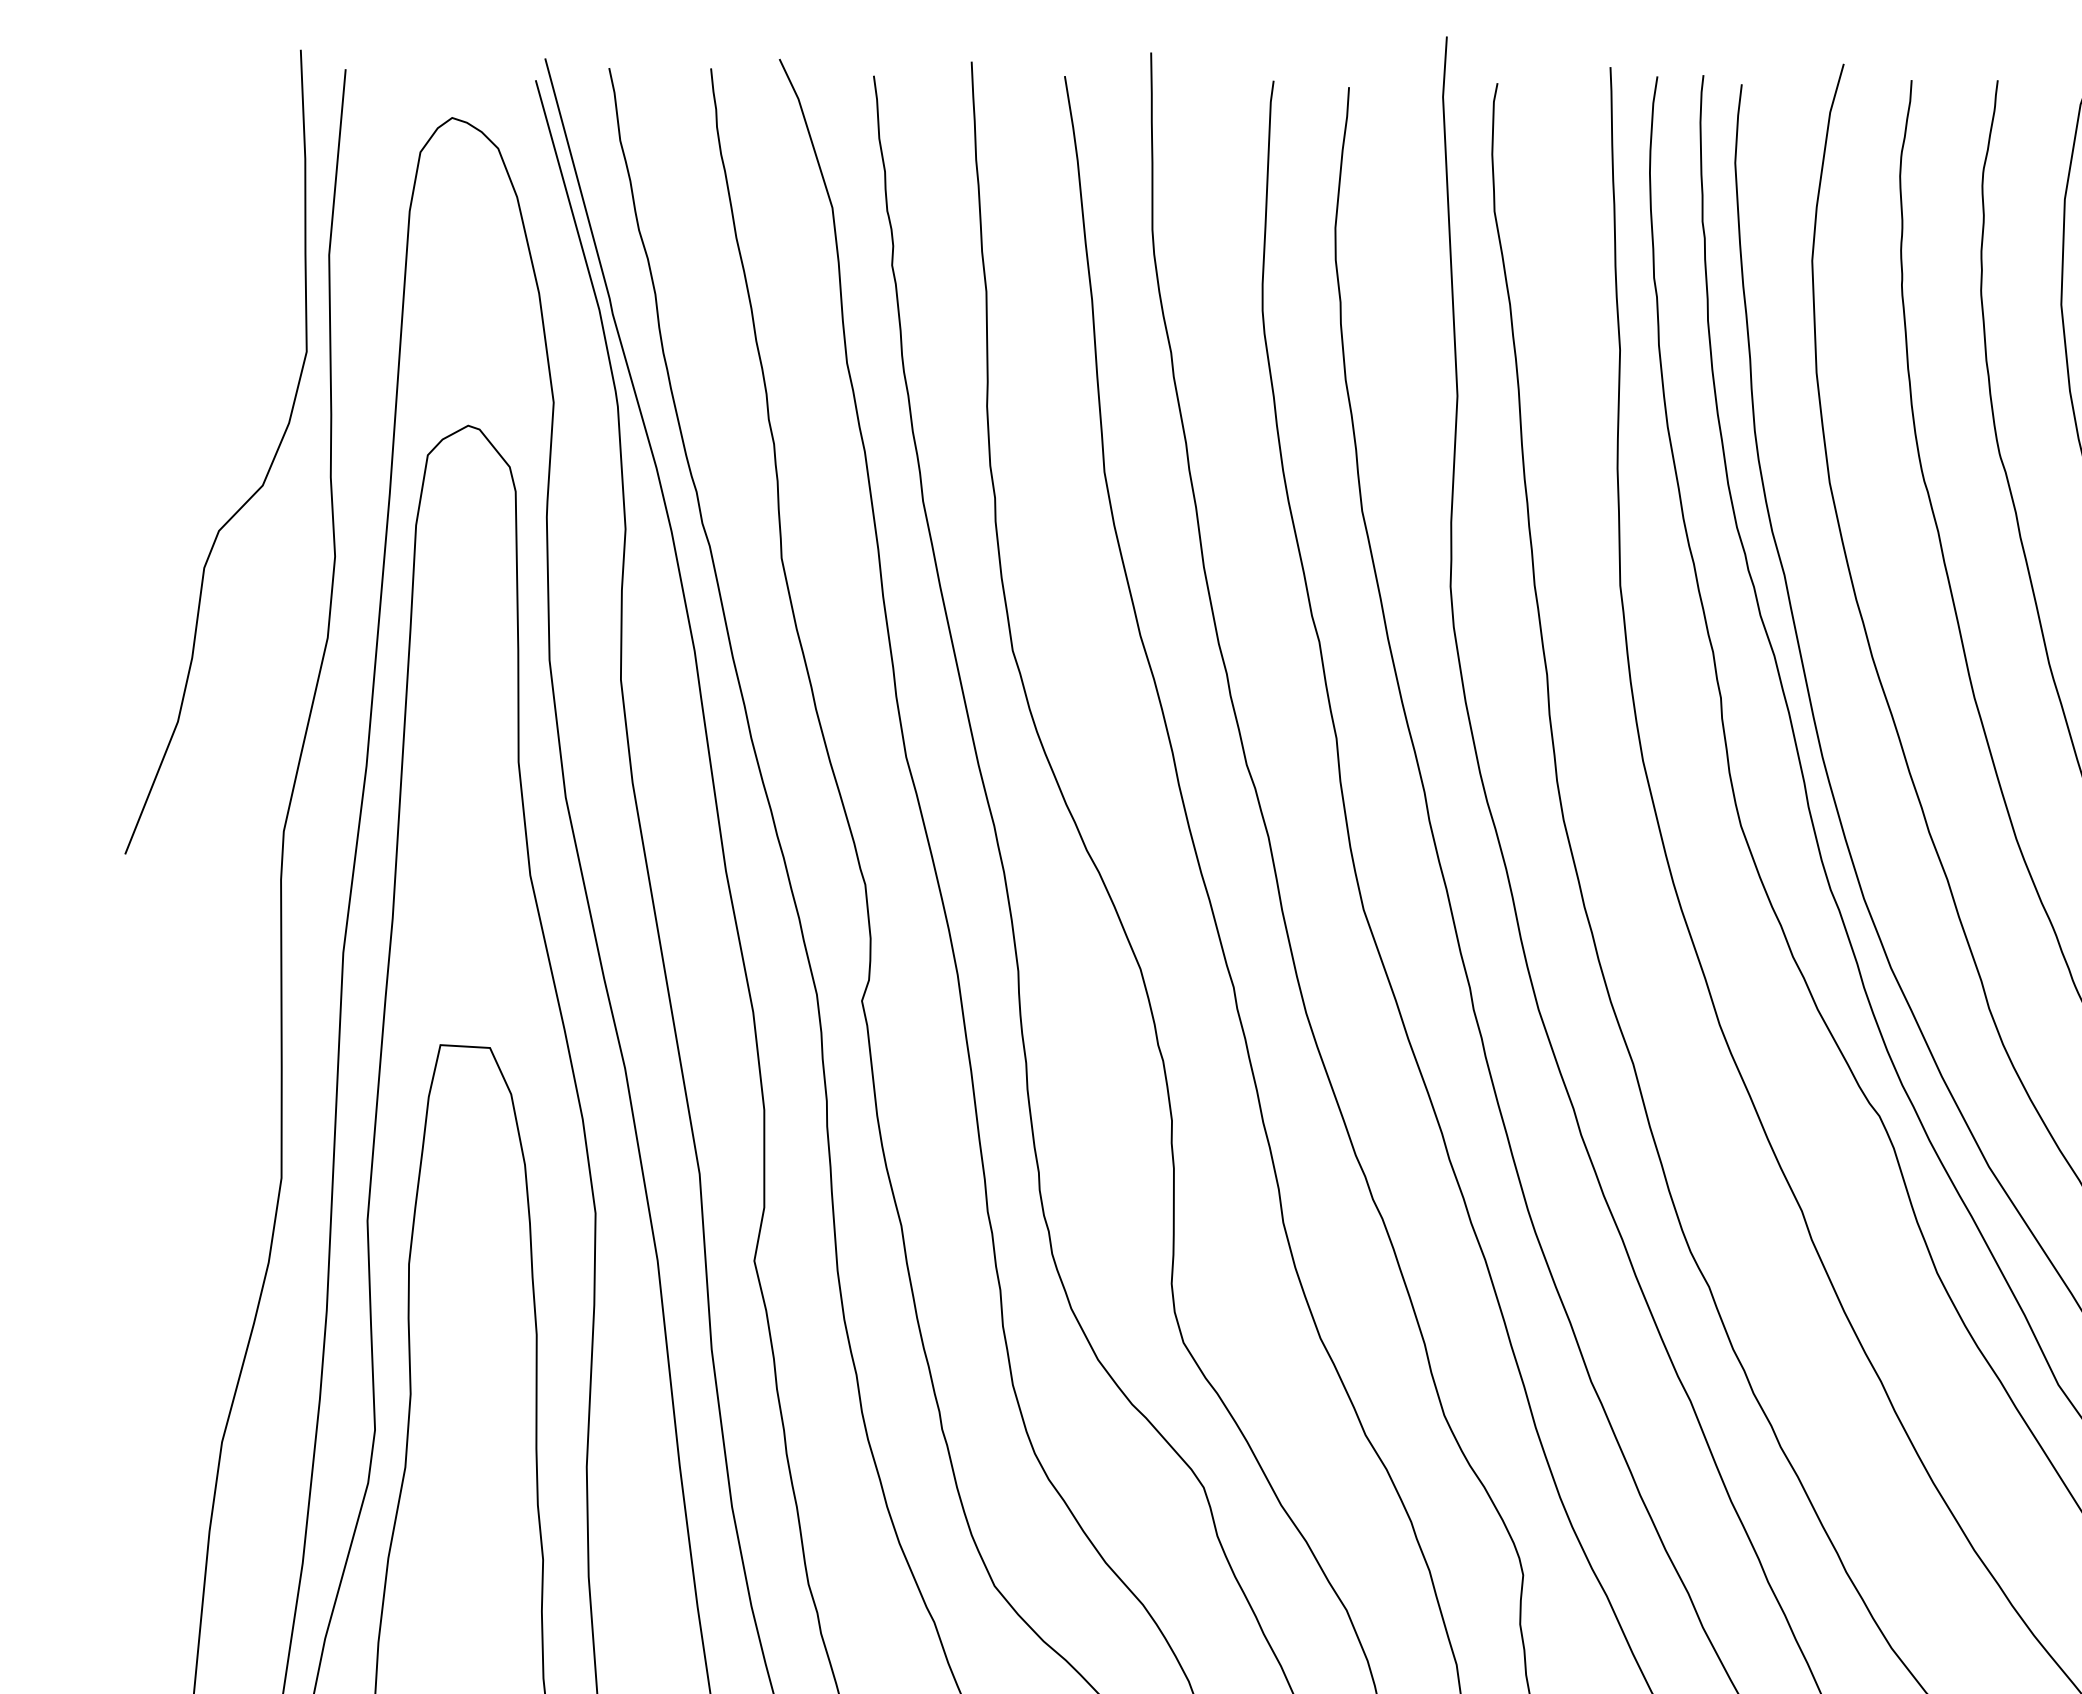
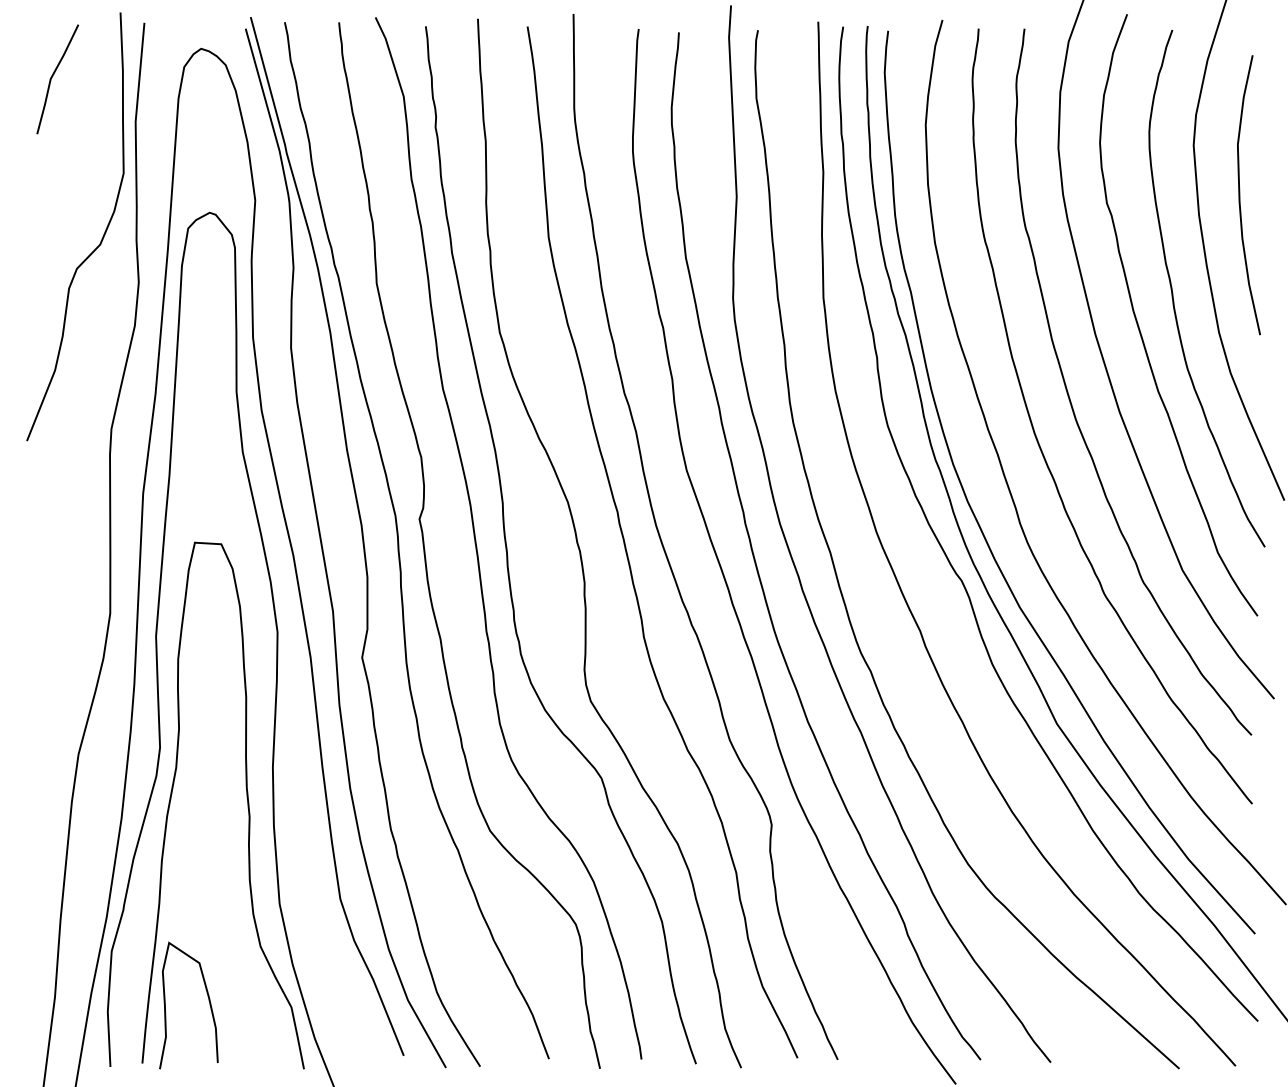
line: (174, 169) -> (53, 76), added

